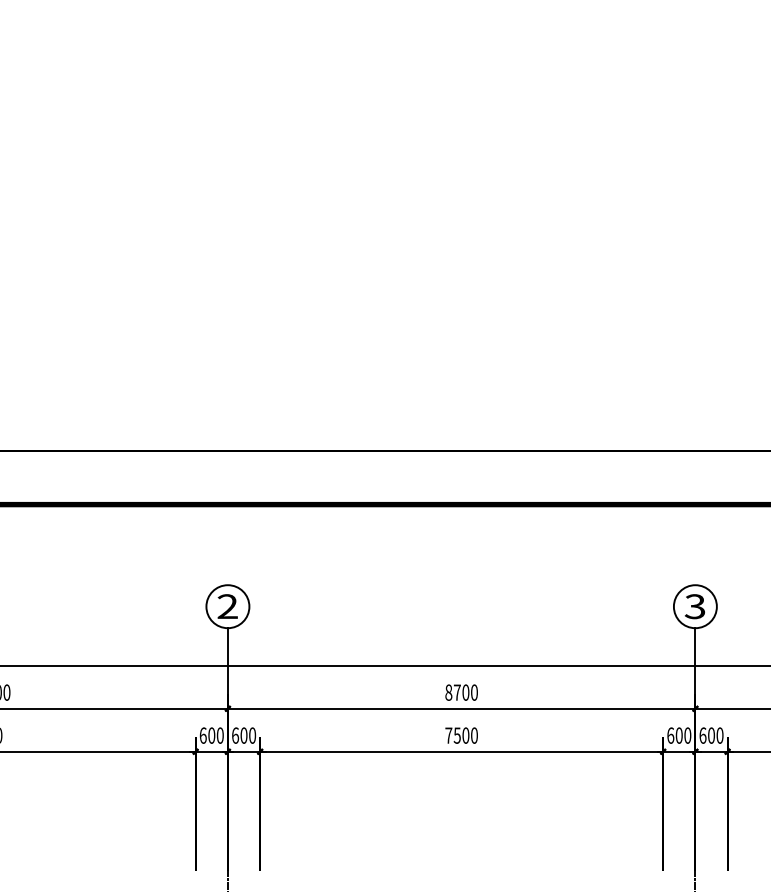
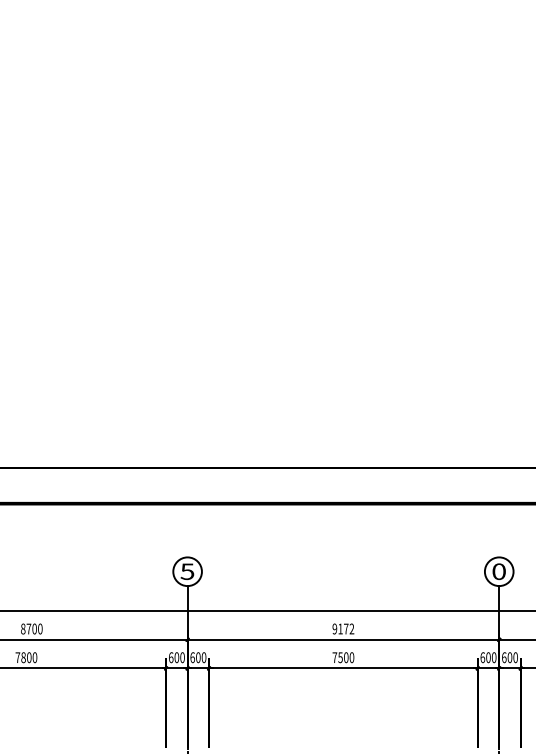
text: (227, 606) -> (187, 571), 2 -> 5
text: (694, 606) -> (498, 571), 3 -> 0
text: (461, 691) -> (343, 628), 8700 -> 9172

